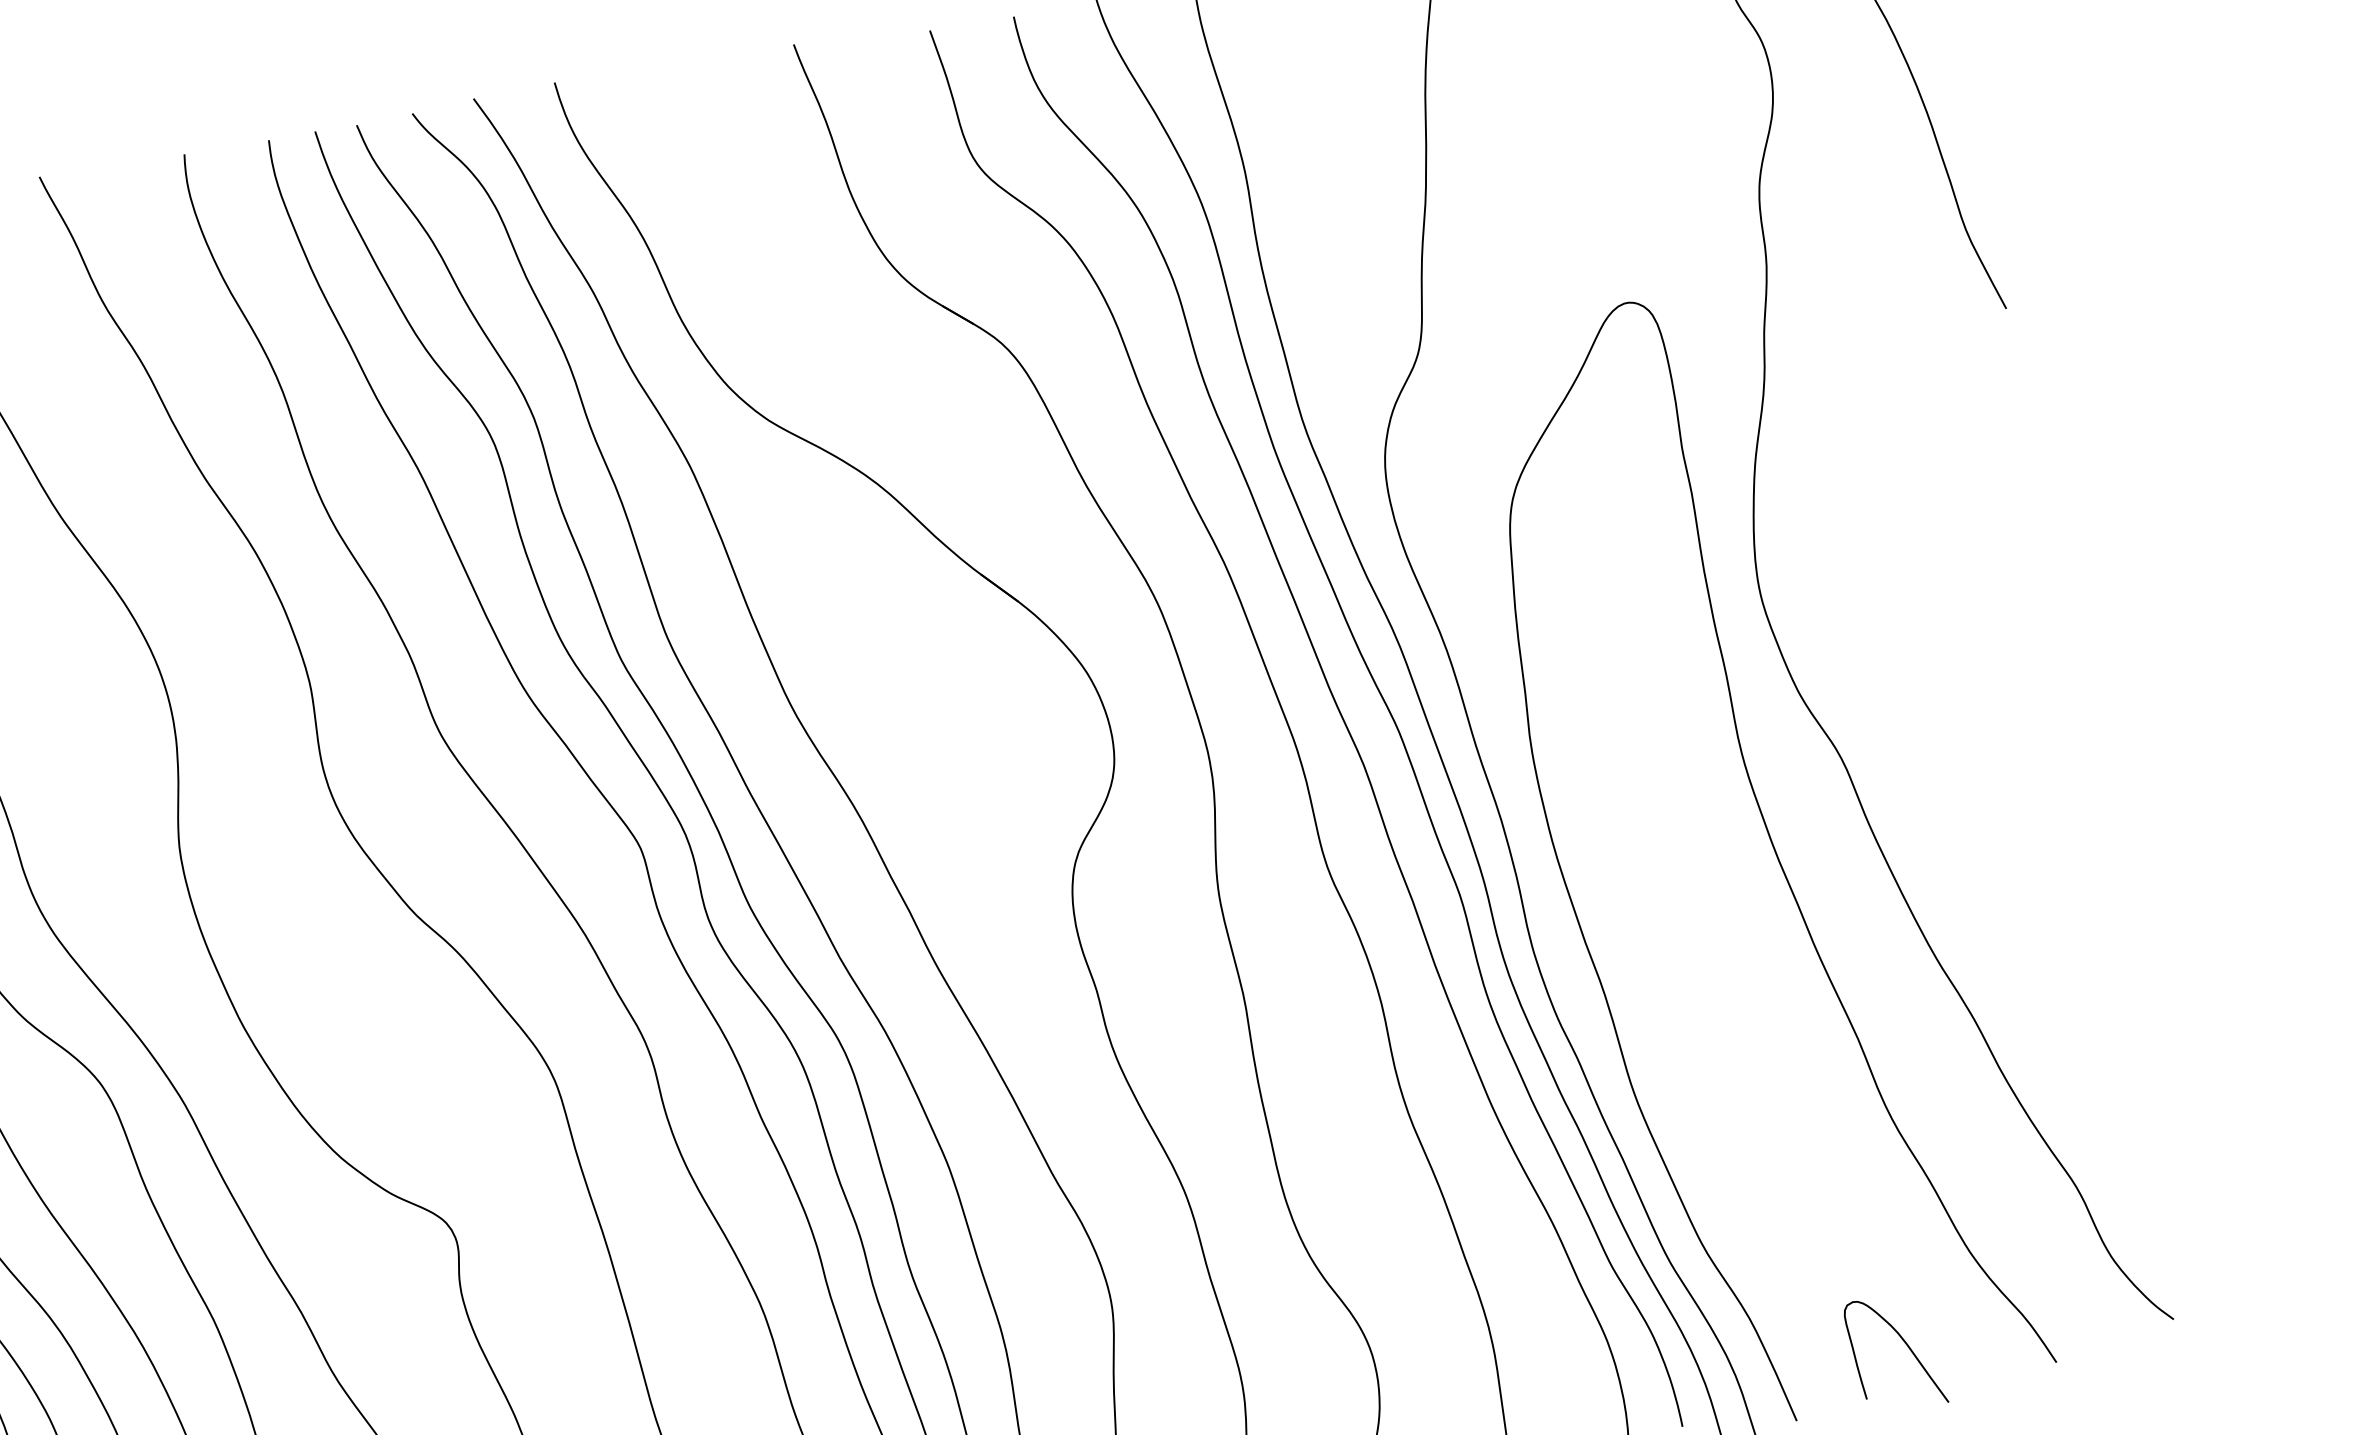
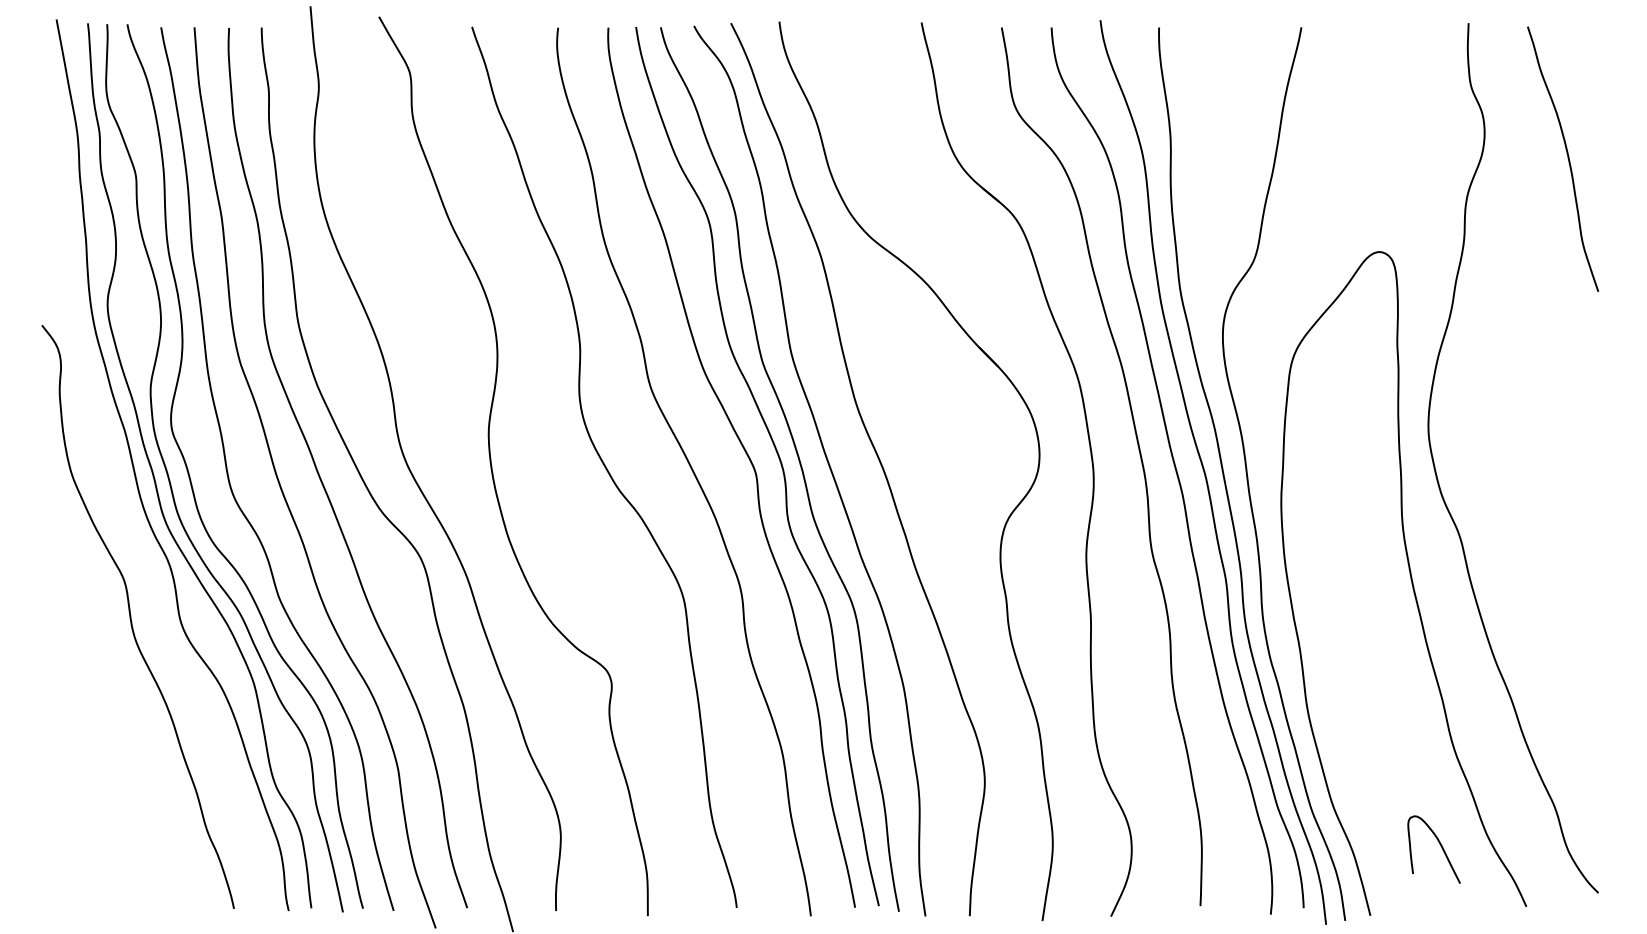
curve: (1905, 1345) -> (1440, 846), moved

